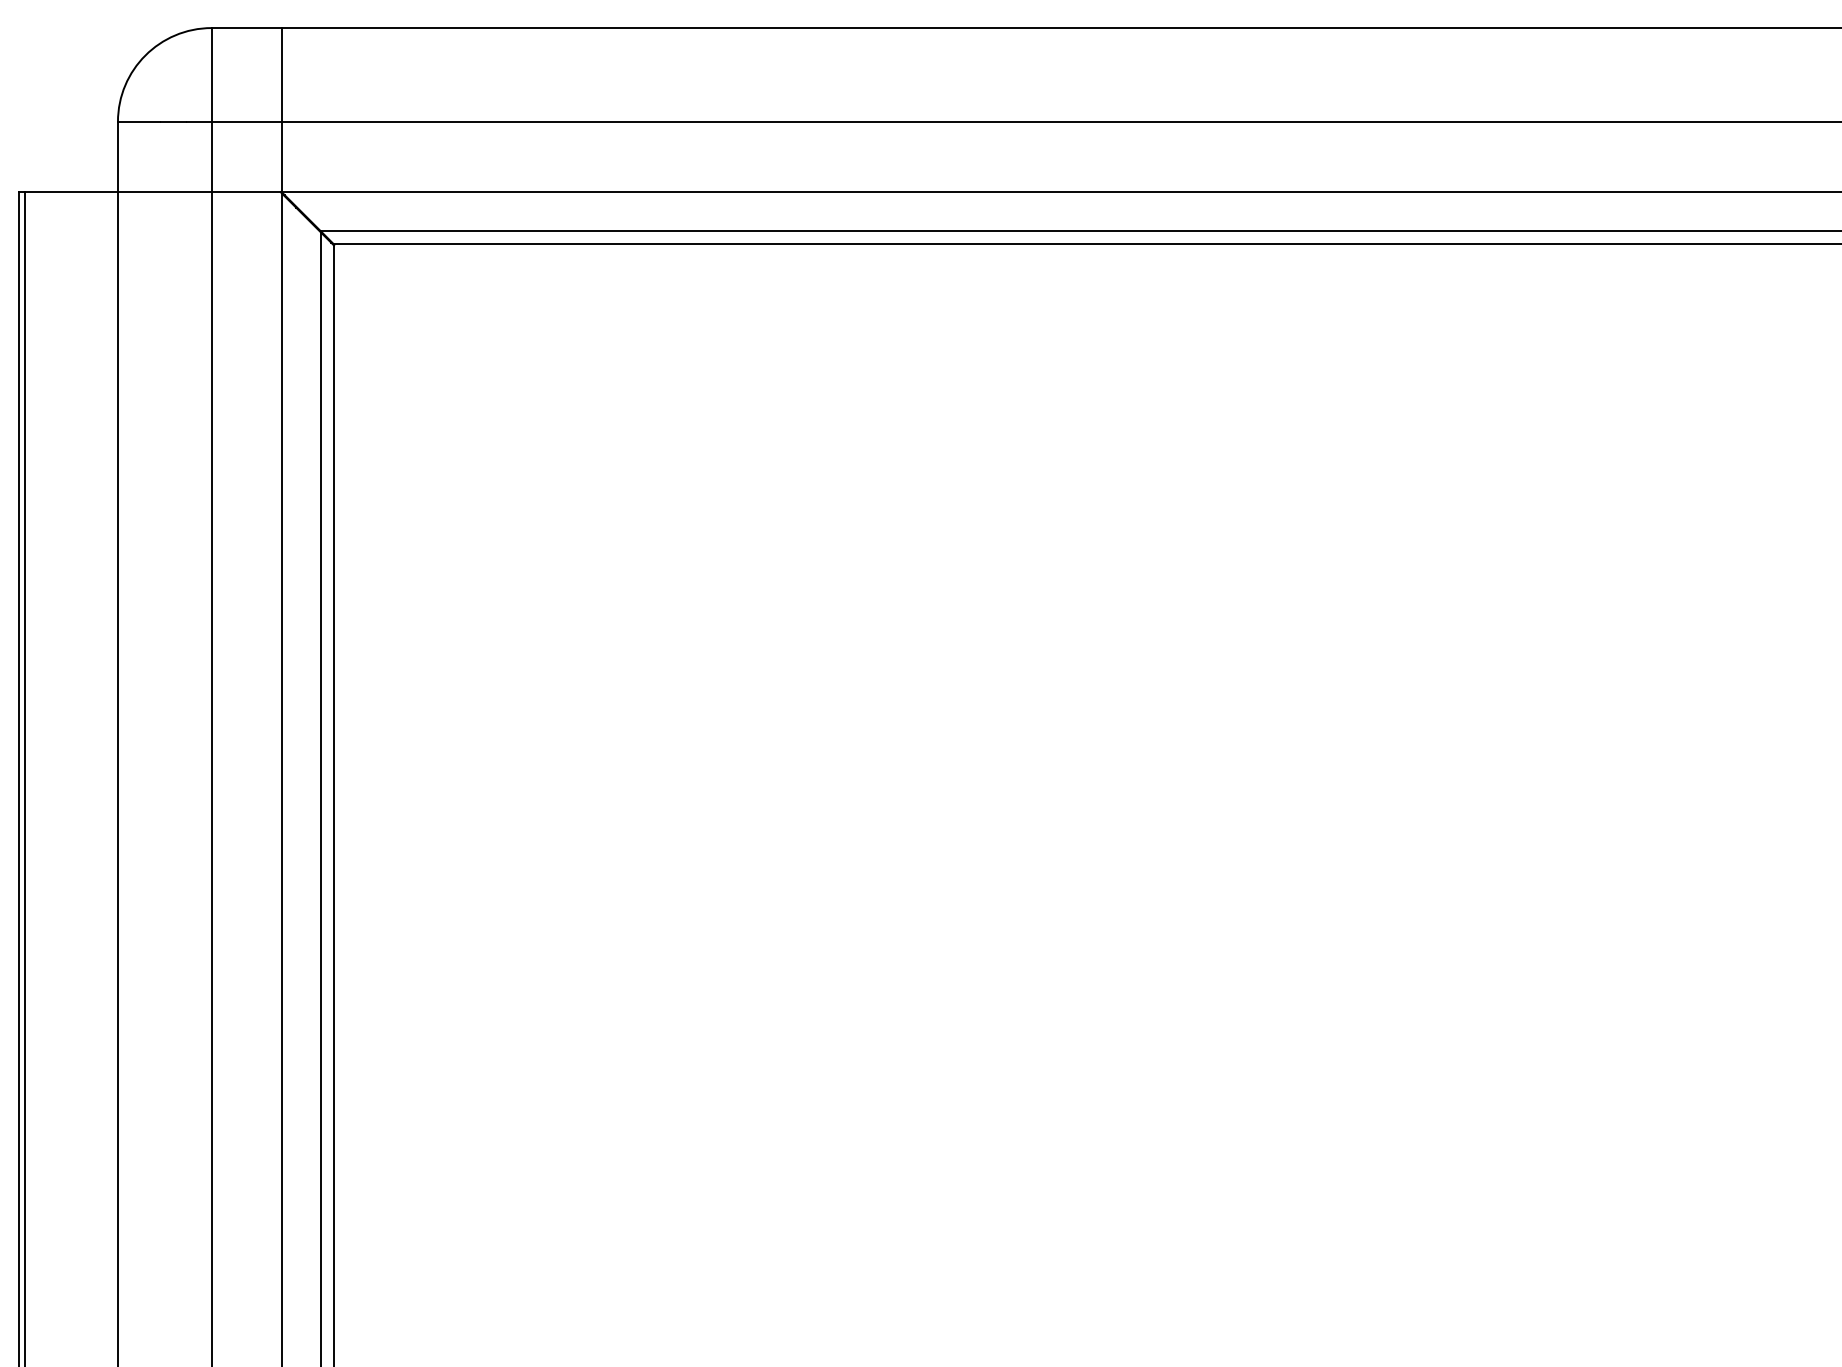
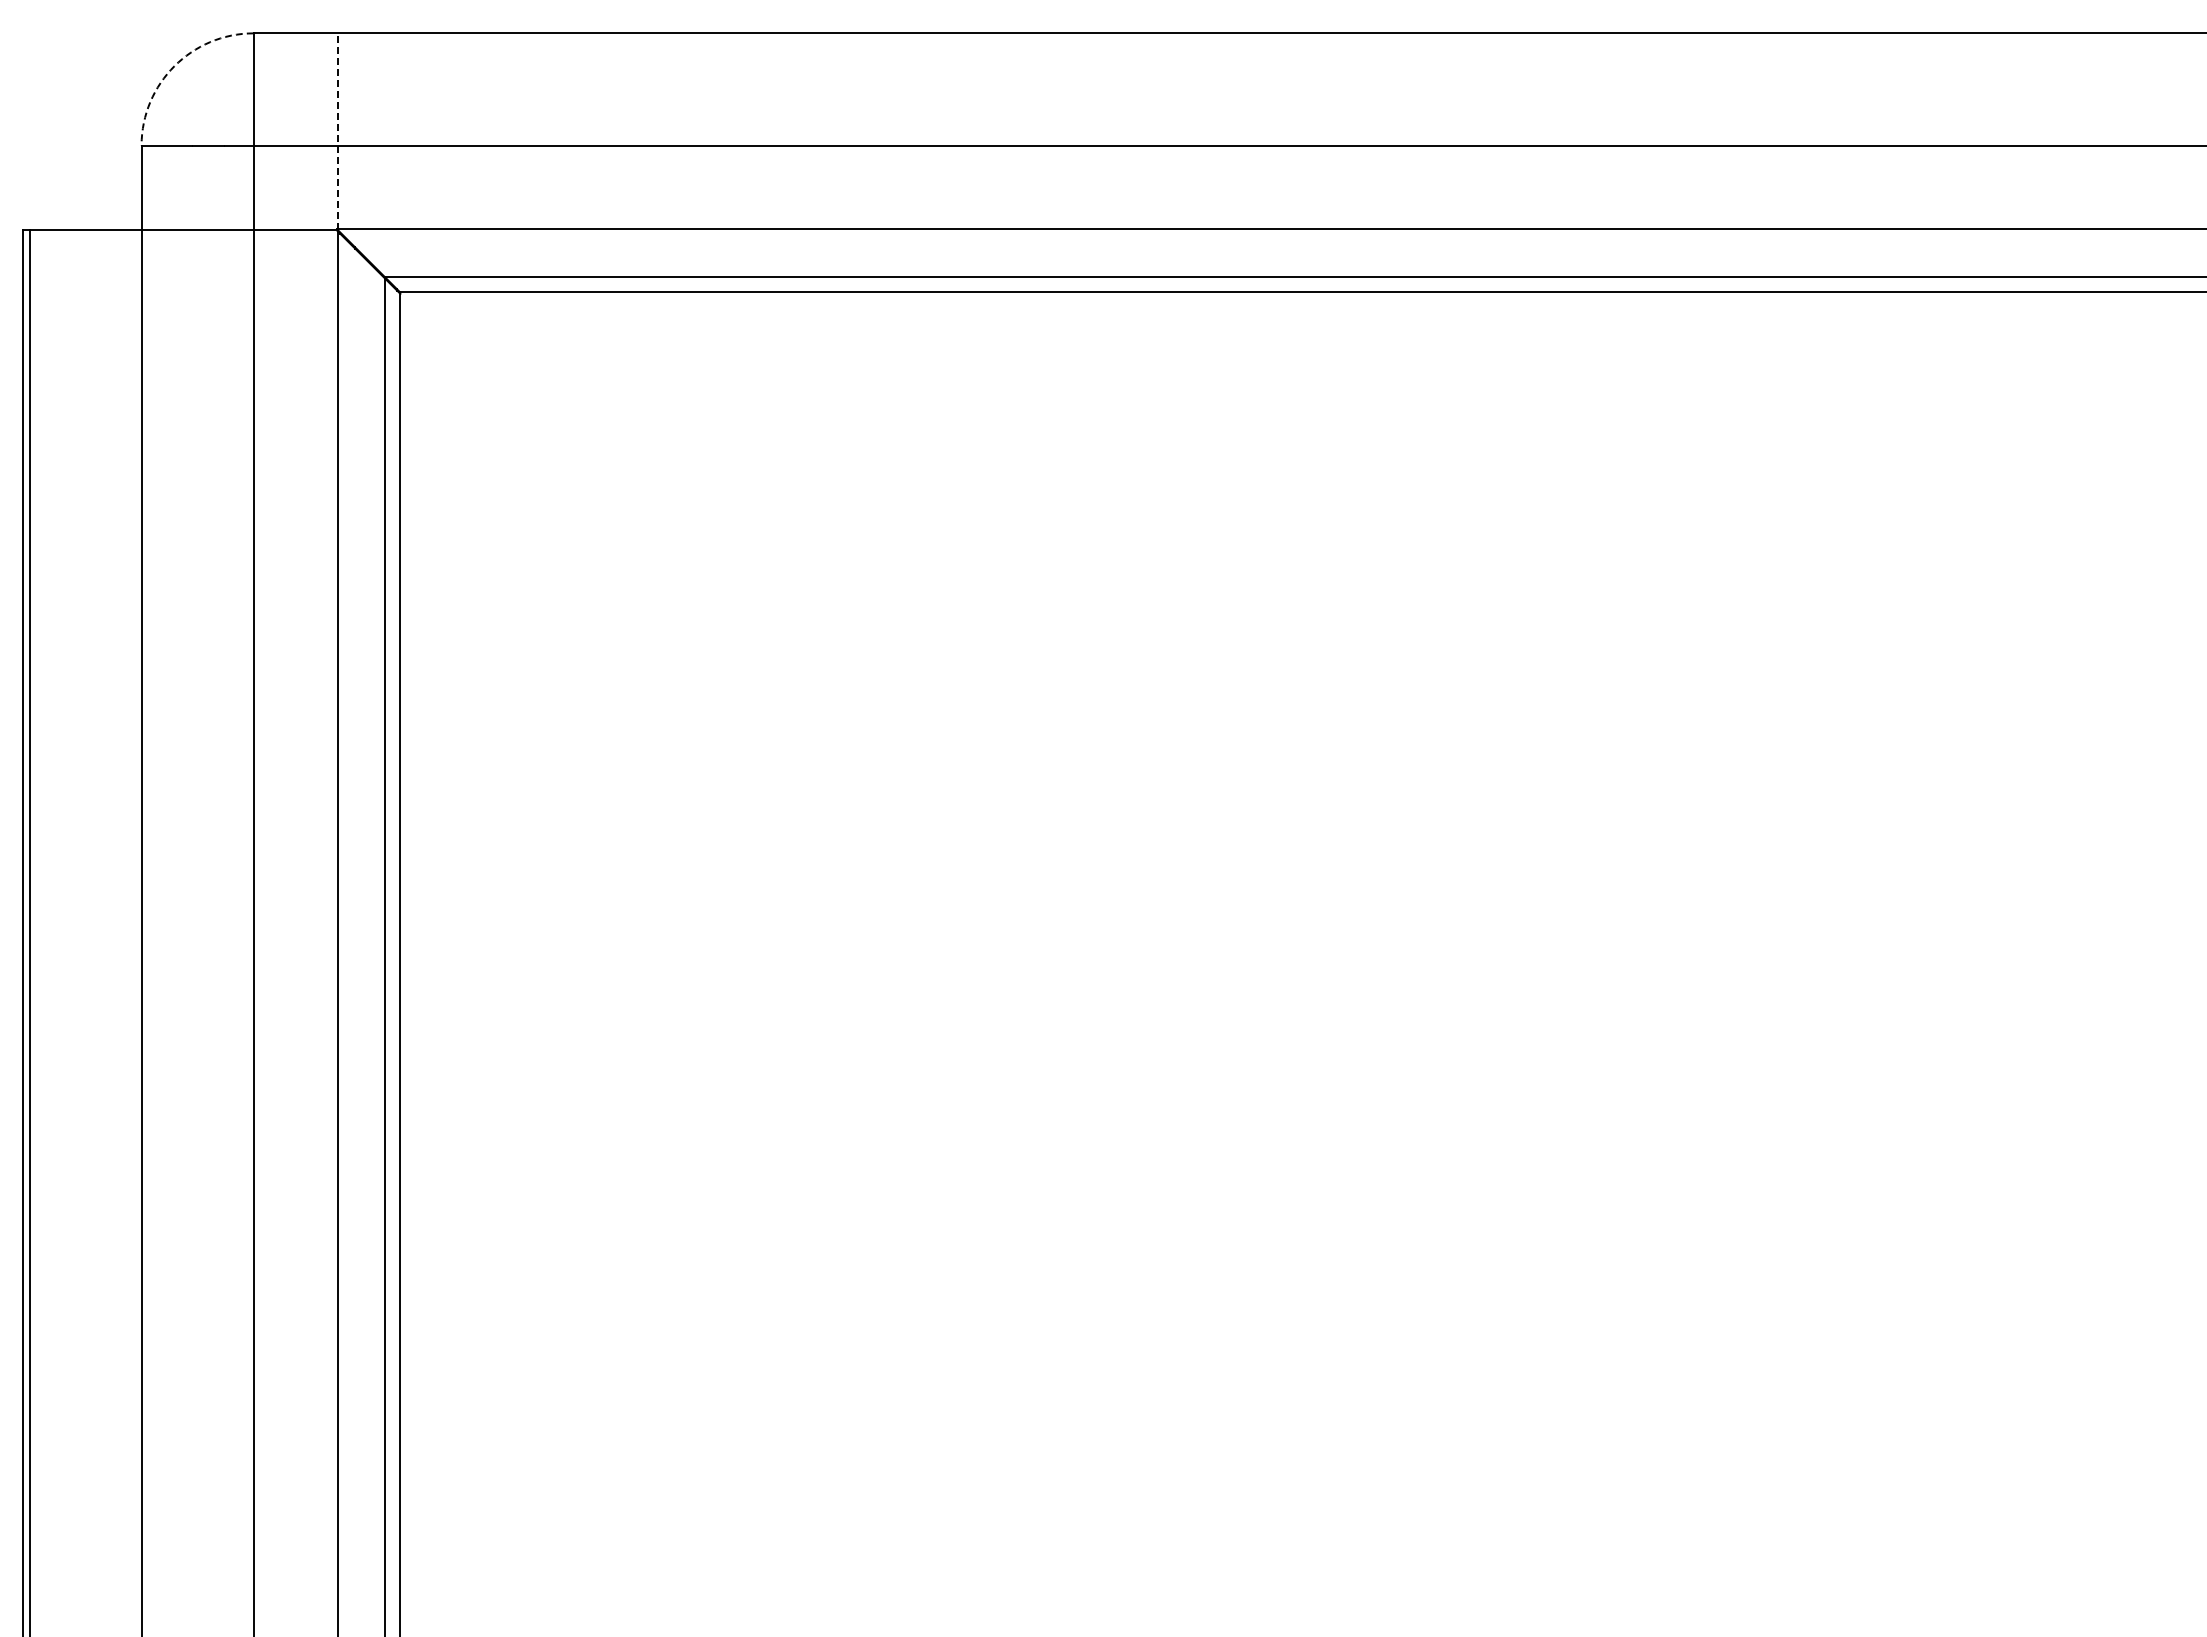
arc: (145, 55) -> (174, 66), solid -> dashed
line: (282, 109) -> (338, 131), solid -> dashed

